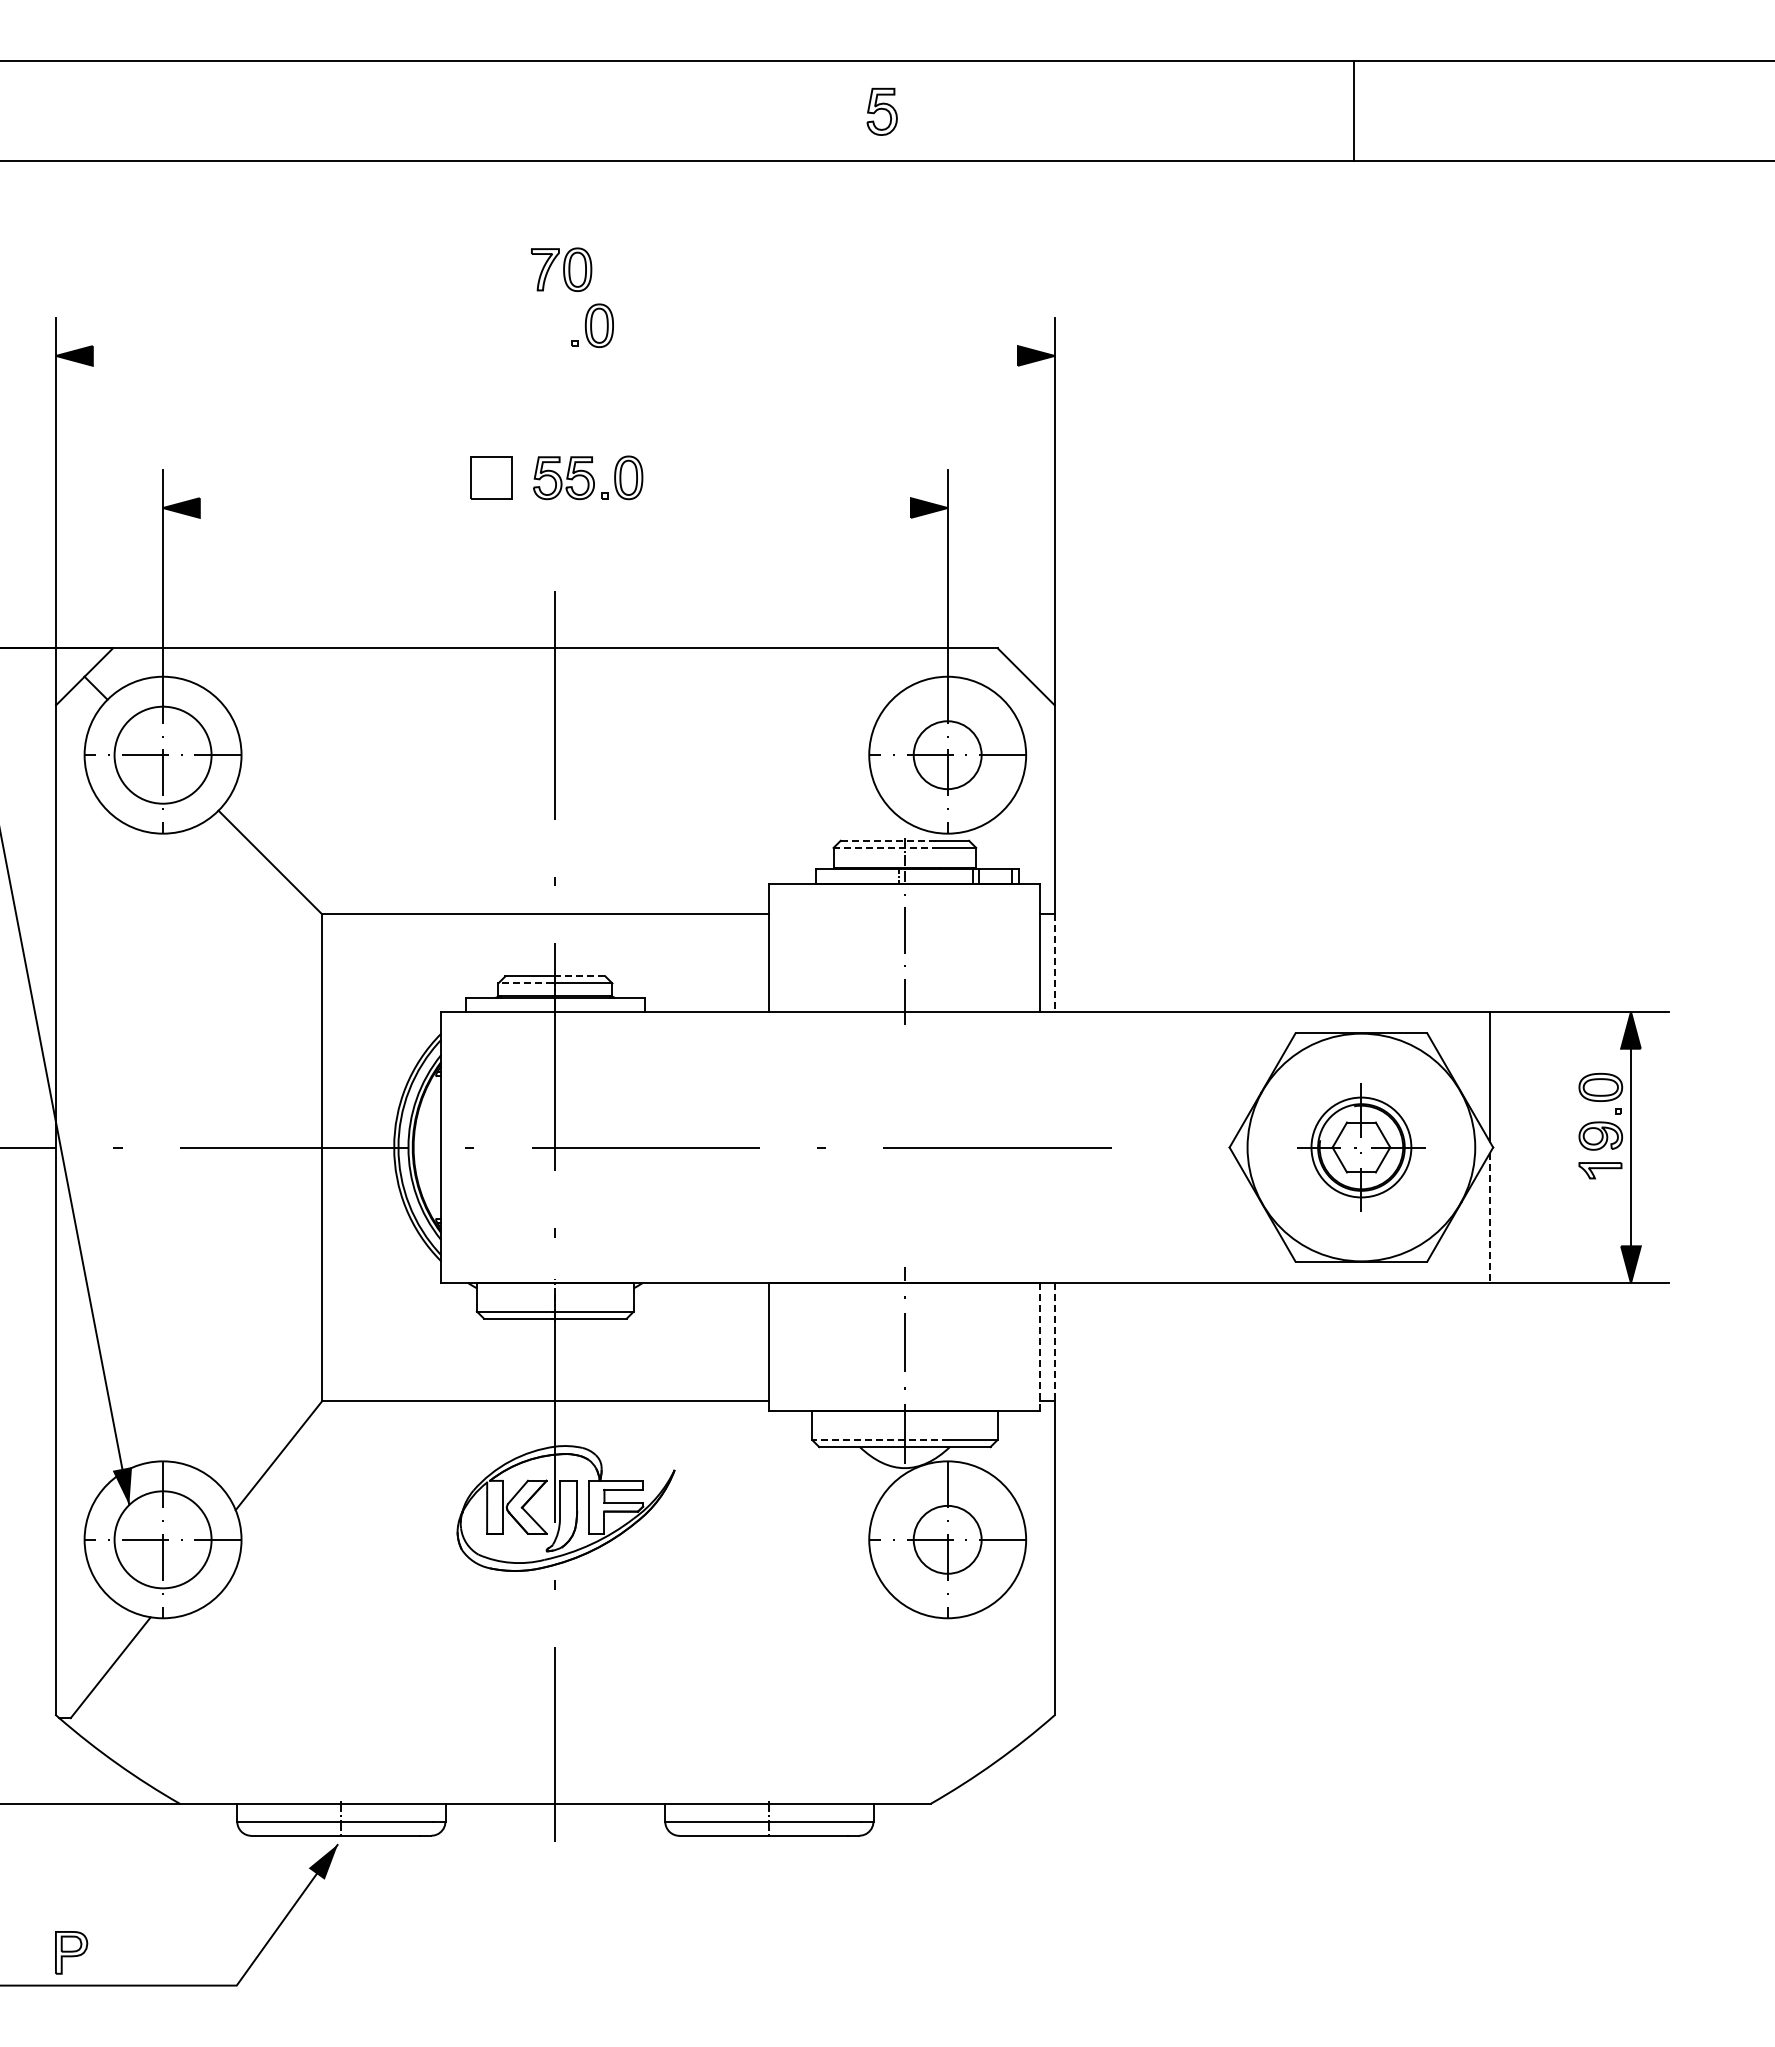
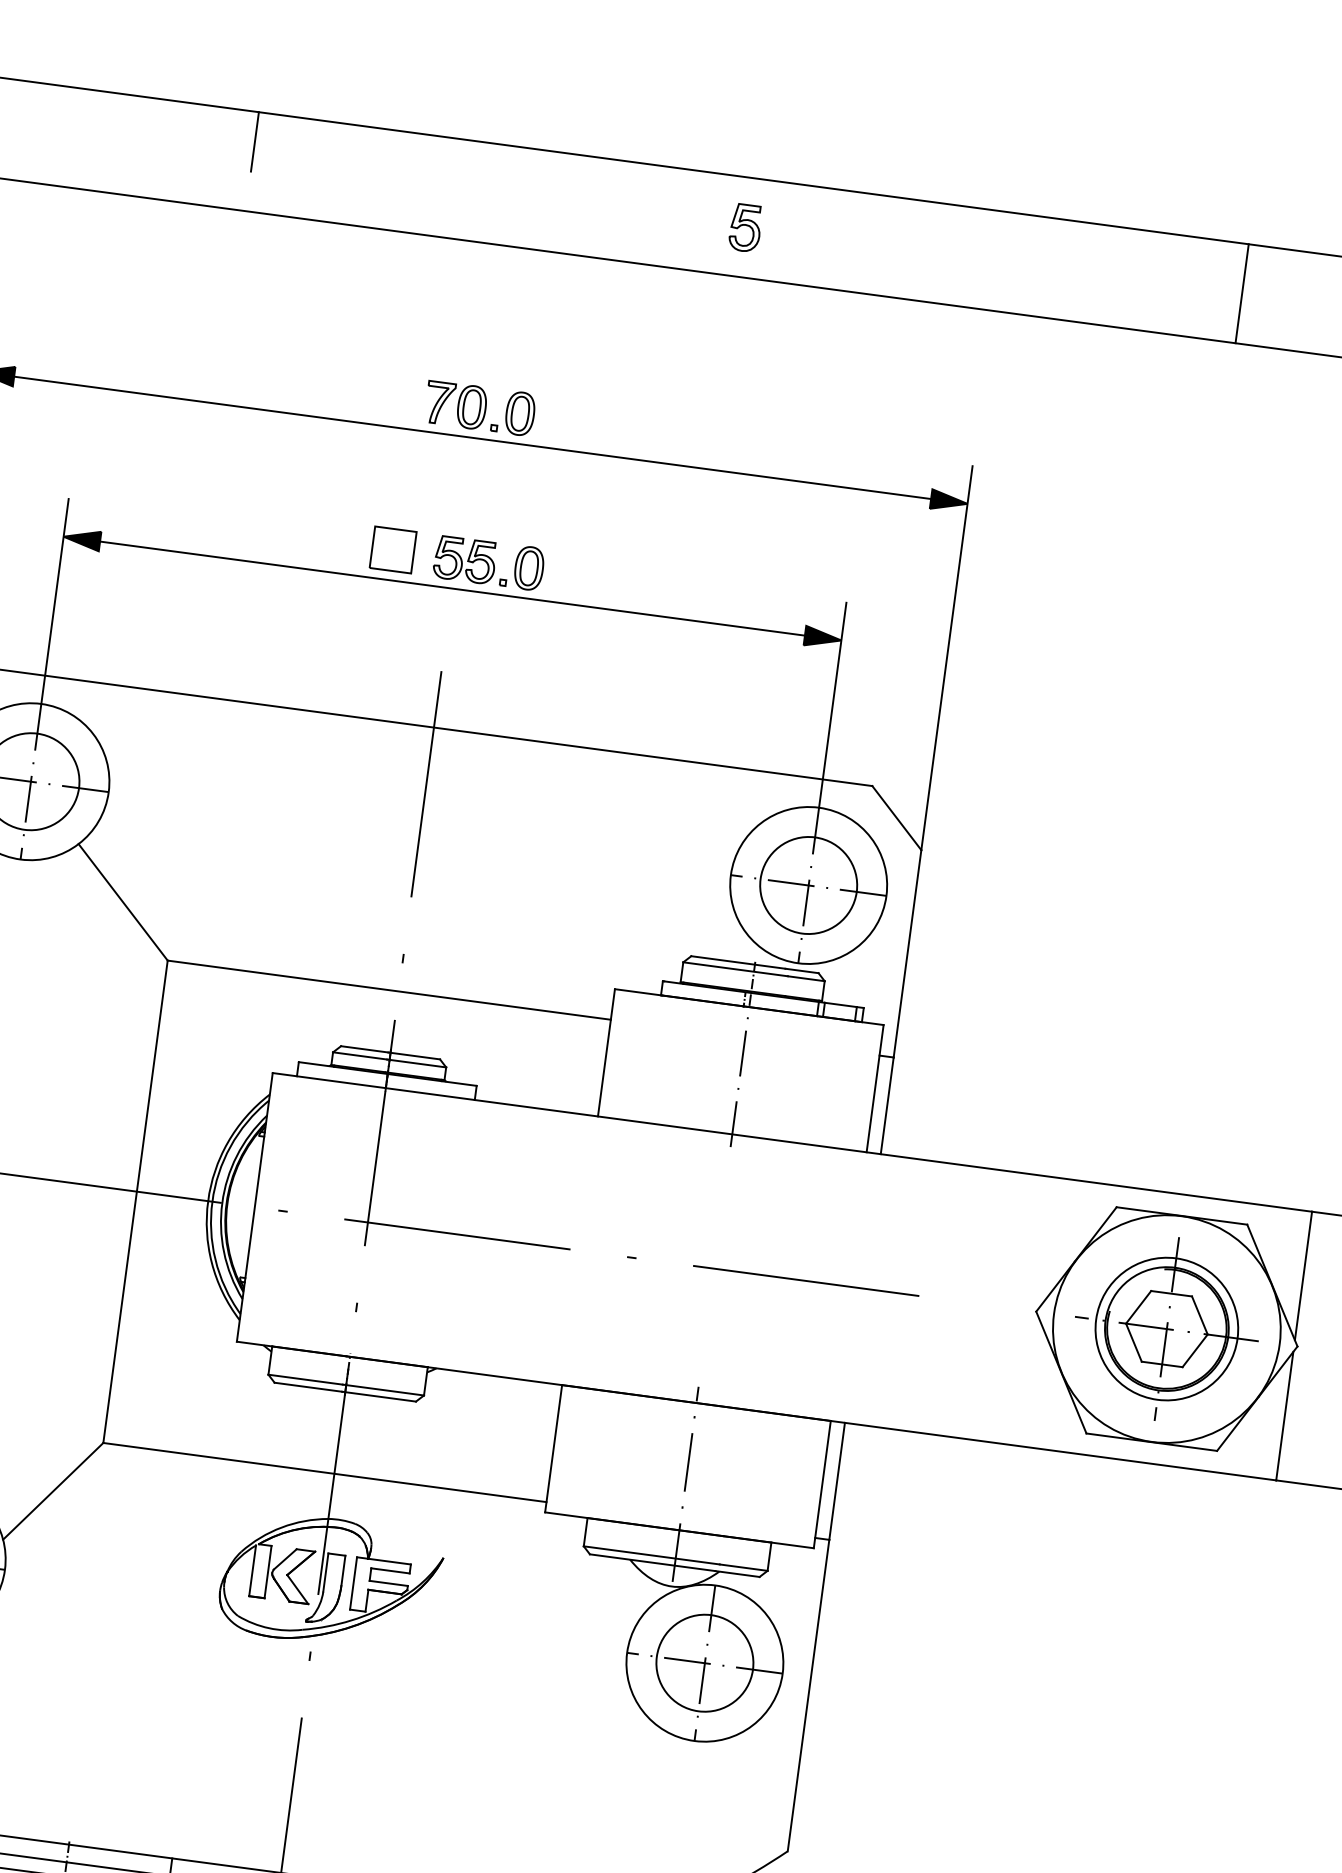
line: (300, 91) -> (254, 142), added
part: (881, 111) -> (744, 227), moved
line: (1354, 111) -> (1242, 293), moved
part: (561, 269) -> (455, 404), moved
line: (554, 355) -> (471, 437), added
line: (554, 508) -> (451, 588), added
circle: (947, 754) -> (808, 884), size x1.43
line: (887, 840) -> (737, 962), dashed -> solid
line: (886, 847) -> (735, 968), dashed -> solid
line: (1054, 963) -> (887, 1106), dashed -> solid
line: (578, 976) -> (413, 1056), dashed -> solid
line: (525, 983) -> (360, 1055), dashed -> solid
part: (1361, 1147) -> (1166, 1329), size x1.43
line: (1489, 1218) -> (1284, 1416), dashed -> solid
line: (1054, 1342) -> (836, 1481), dashed -> solid
line: (1040, 1346) -> (822, 1483), dashed -> solid
line: (880, 1439) -> (651, 1554), dashed -> solid
circle: (947, 1539) -> (704, 1662), size x1.43

